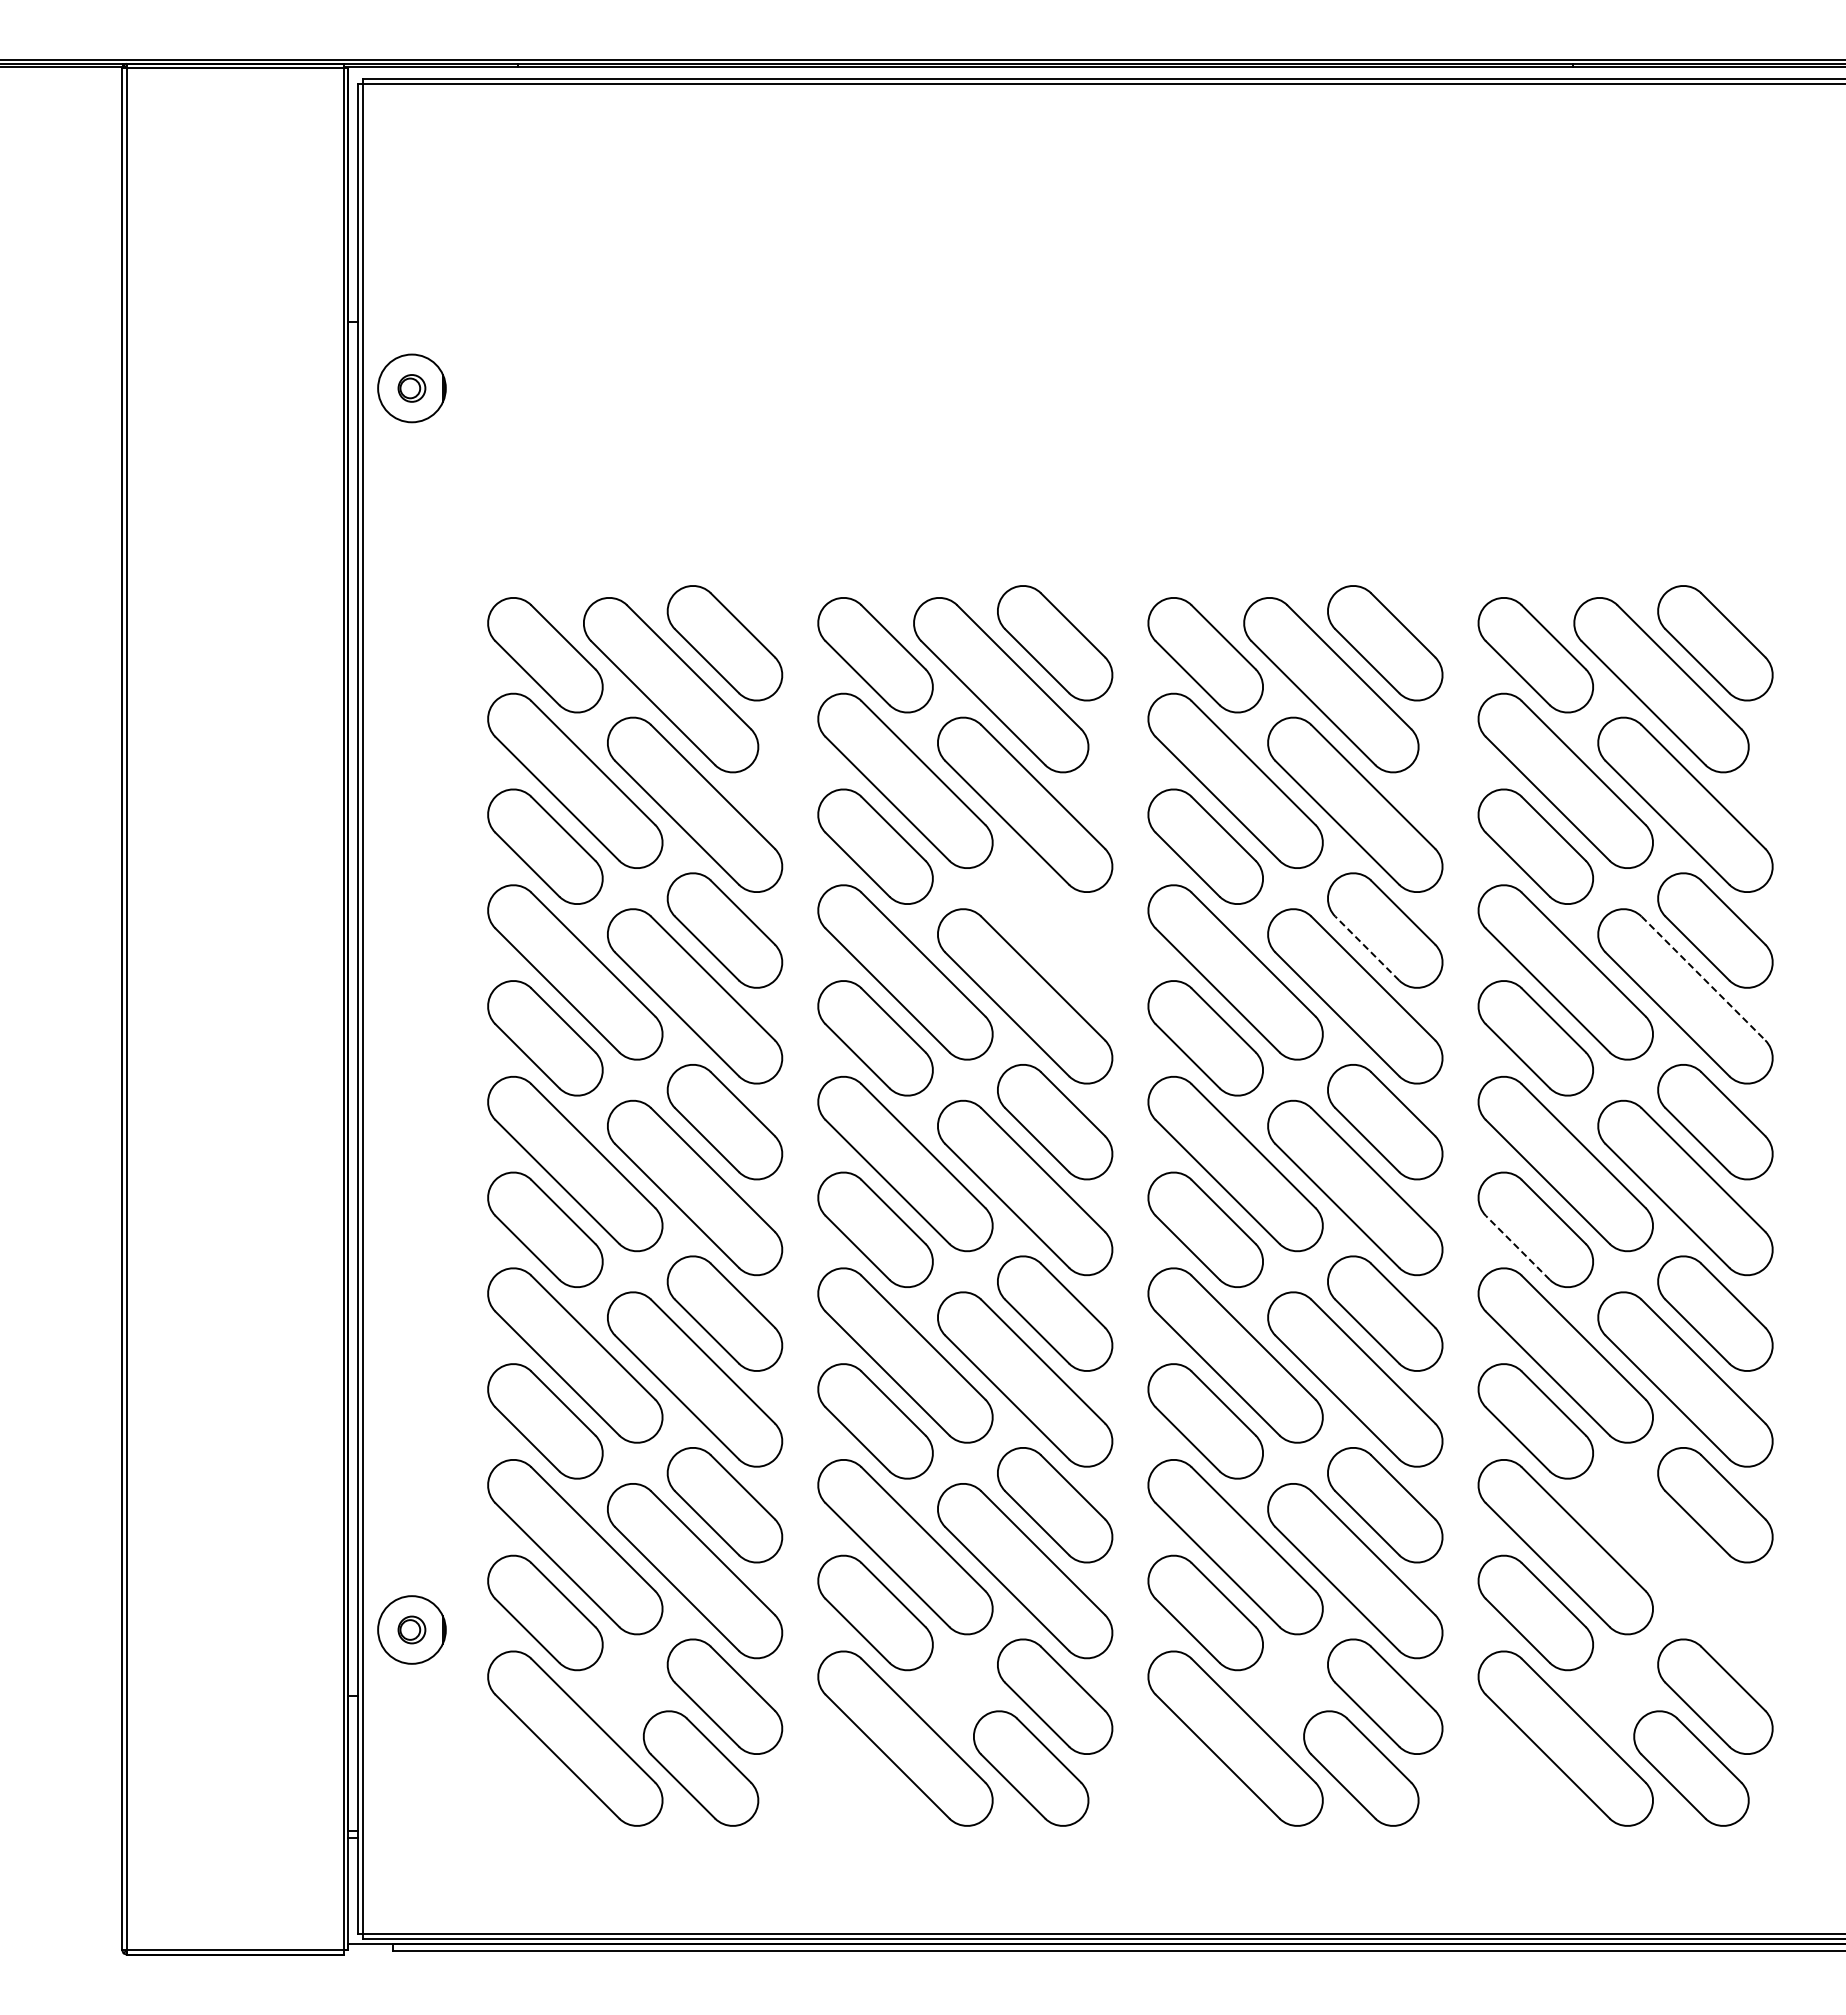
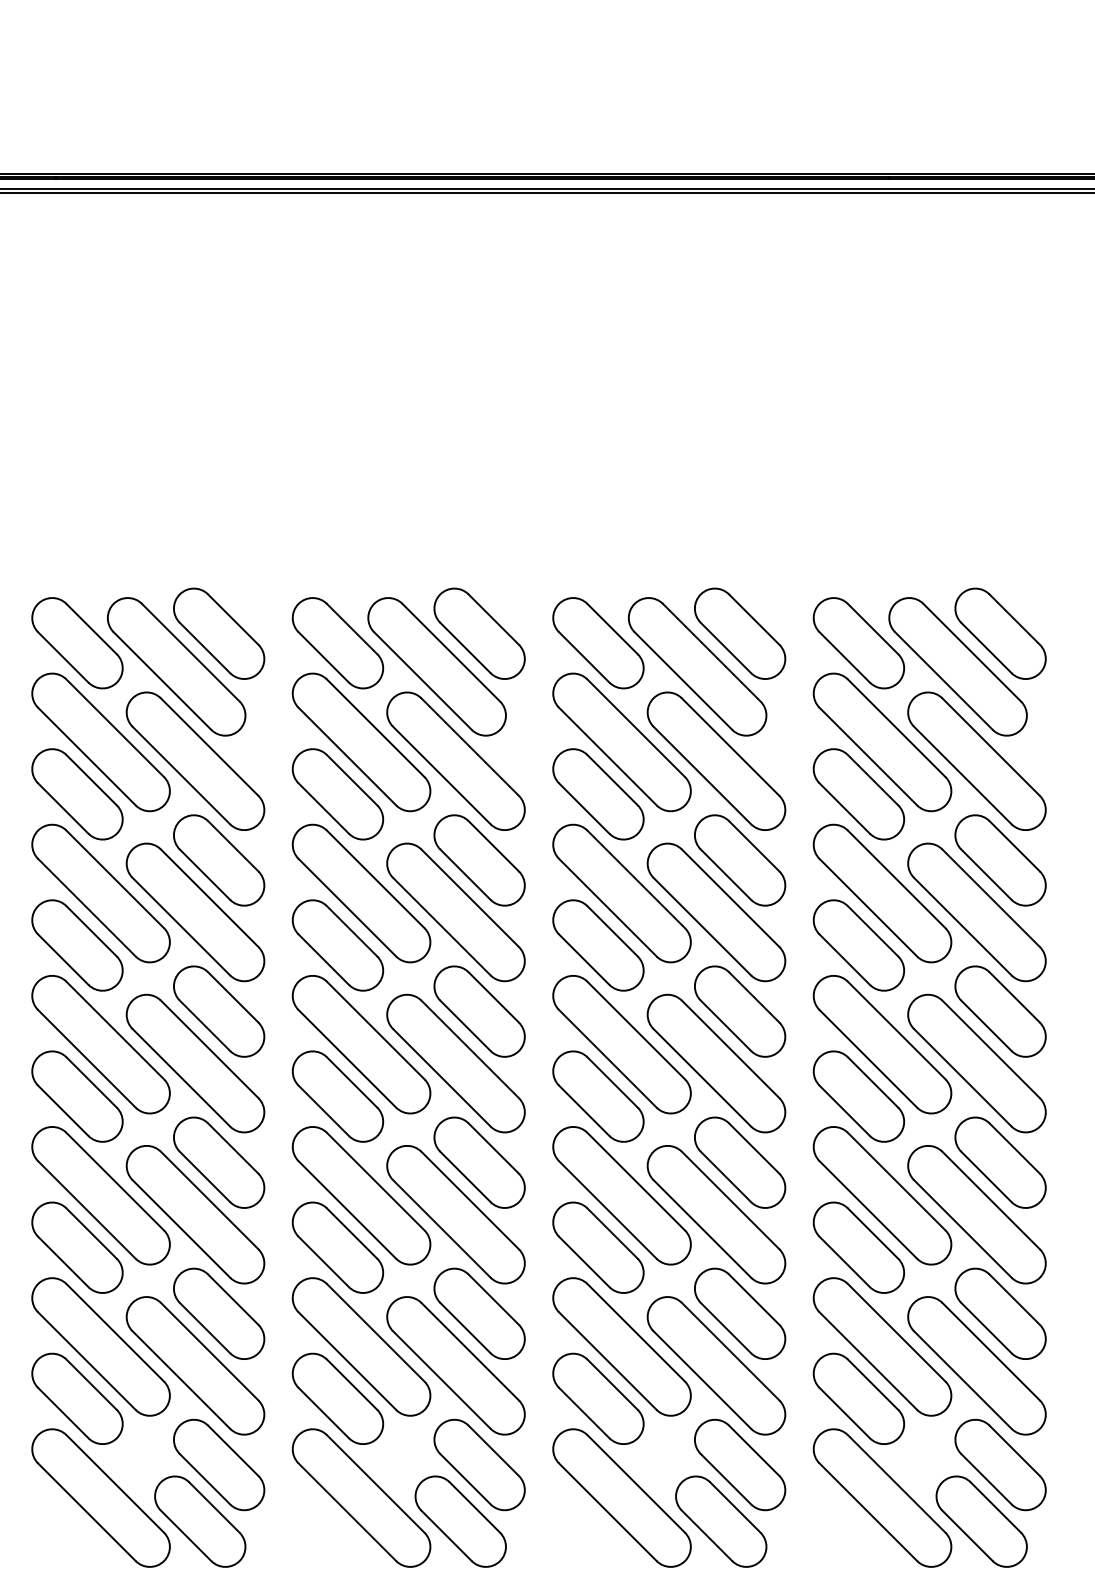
part: (1055, 930) -> (479, 860), added
line: (1366, 948) -> (725, 874), dashed -> solid
line: (1703, 978) -> (991, 898), dashed -> solid
line: (1517, 1247) -> (844, 1110), dashed -> solid
part: (1685, 1571) -> (977, 1366), added

